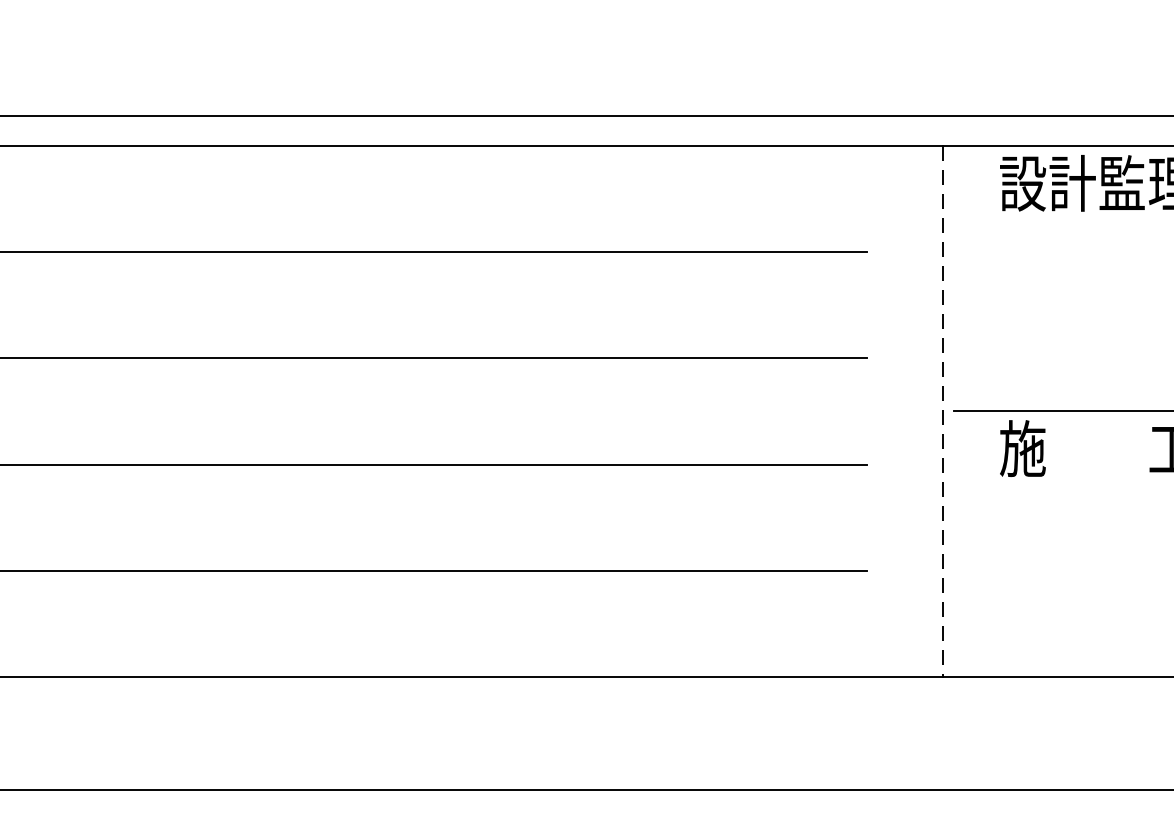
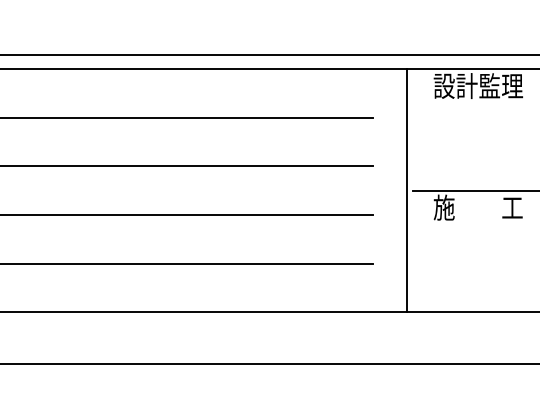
line: (942, 411) -> (407, 190), dashed -> solid

